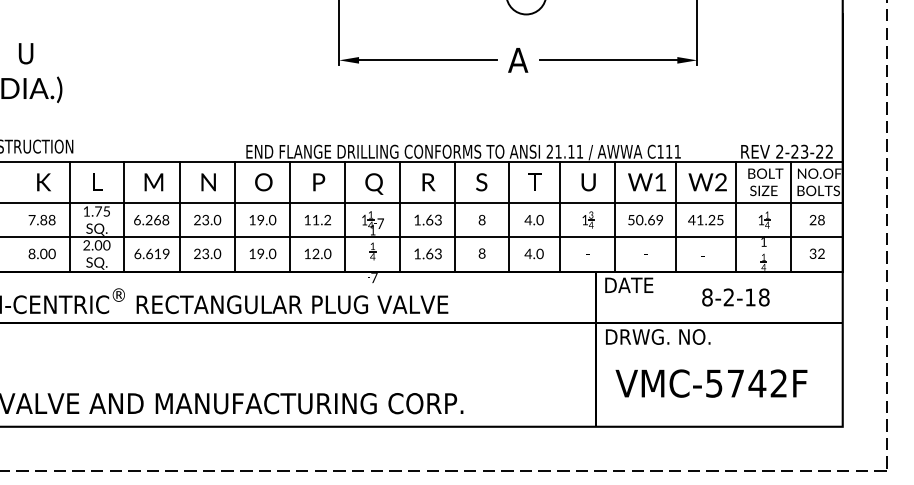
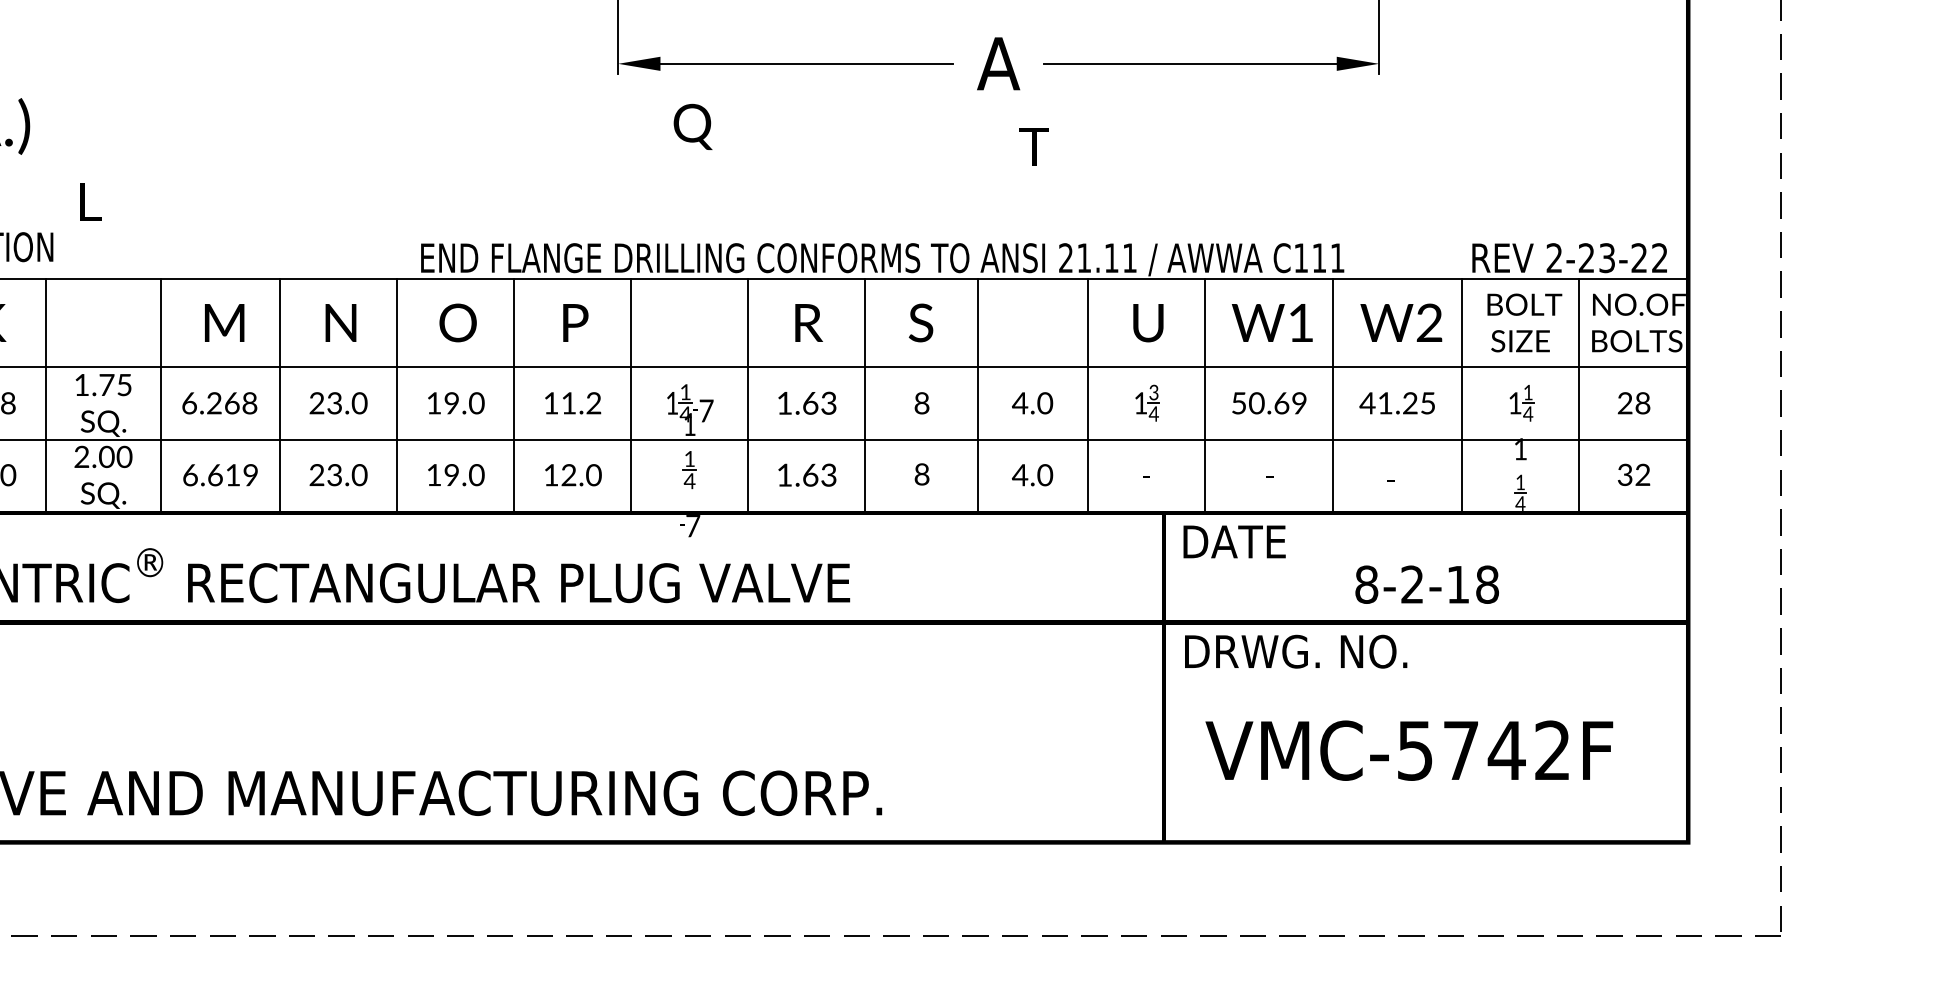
text: (97, 181) -> (89, 200), moved
text: (534, 181) -> (1033, 144), moved
text: (374, 183) -> (693, 125), moved
text: (735, 297) -> (1426, 584), moved

